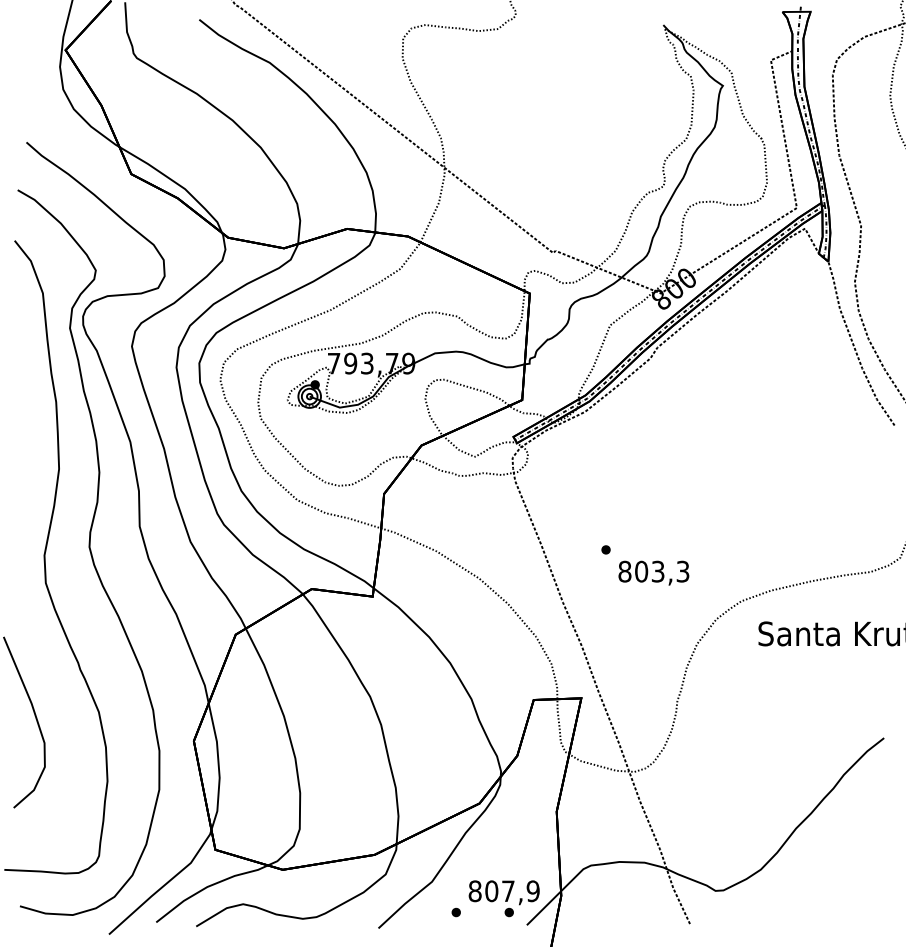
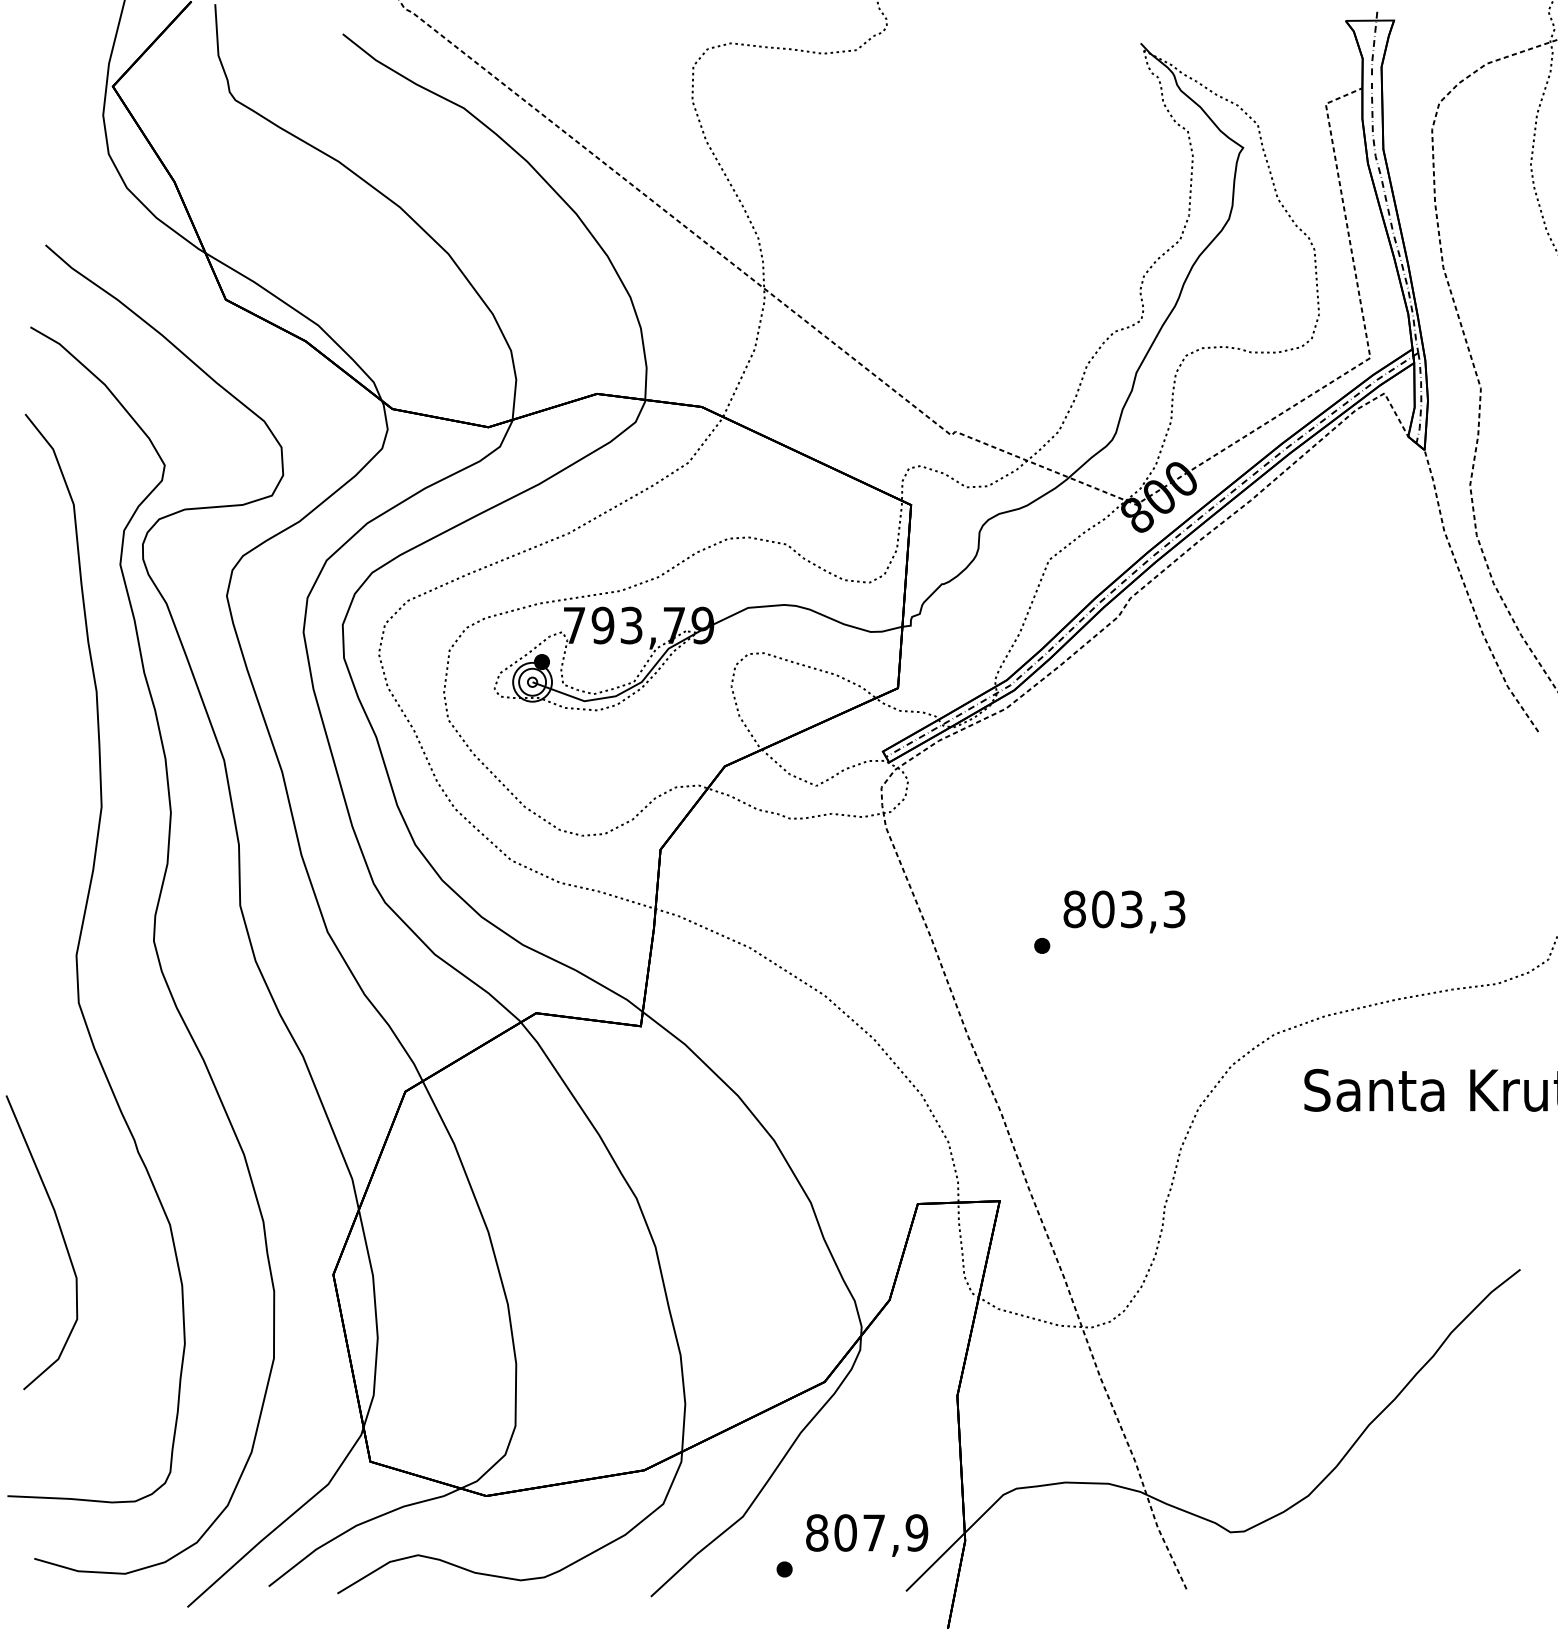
text: (653, 572) -> (1123, 910), moved
part: (508, 912) -> (874, 1569), removed

